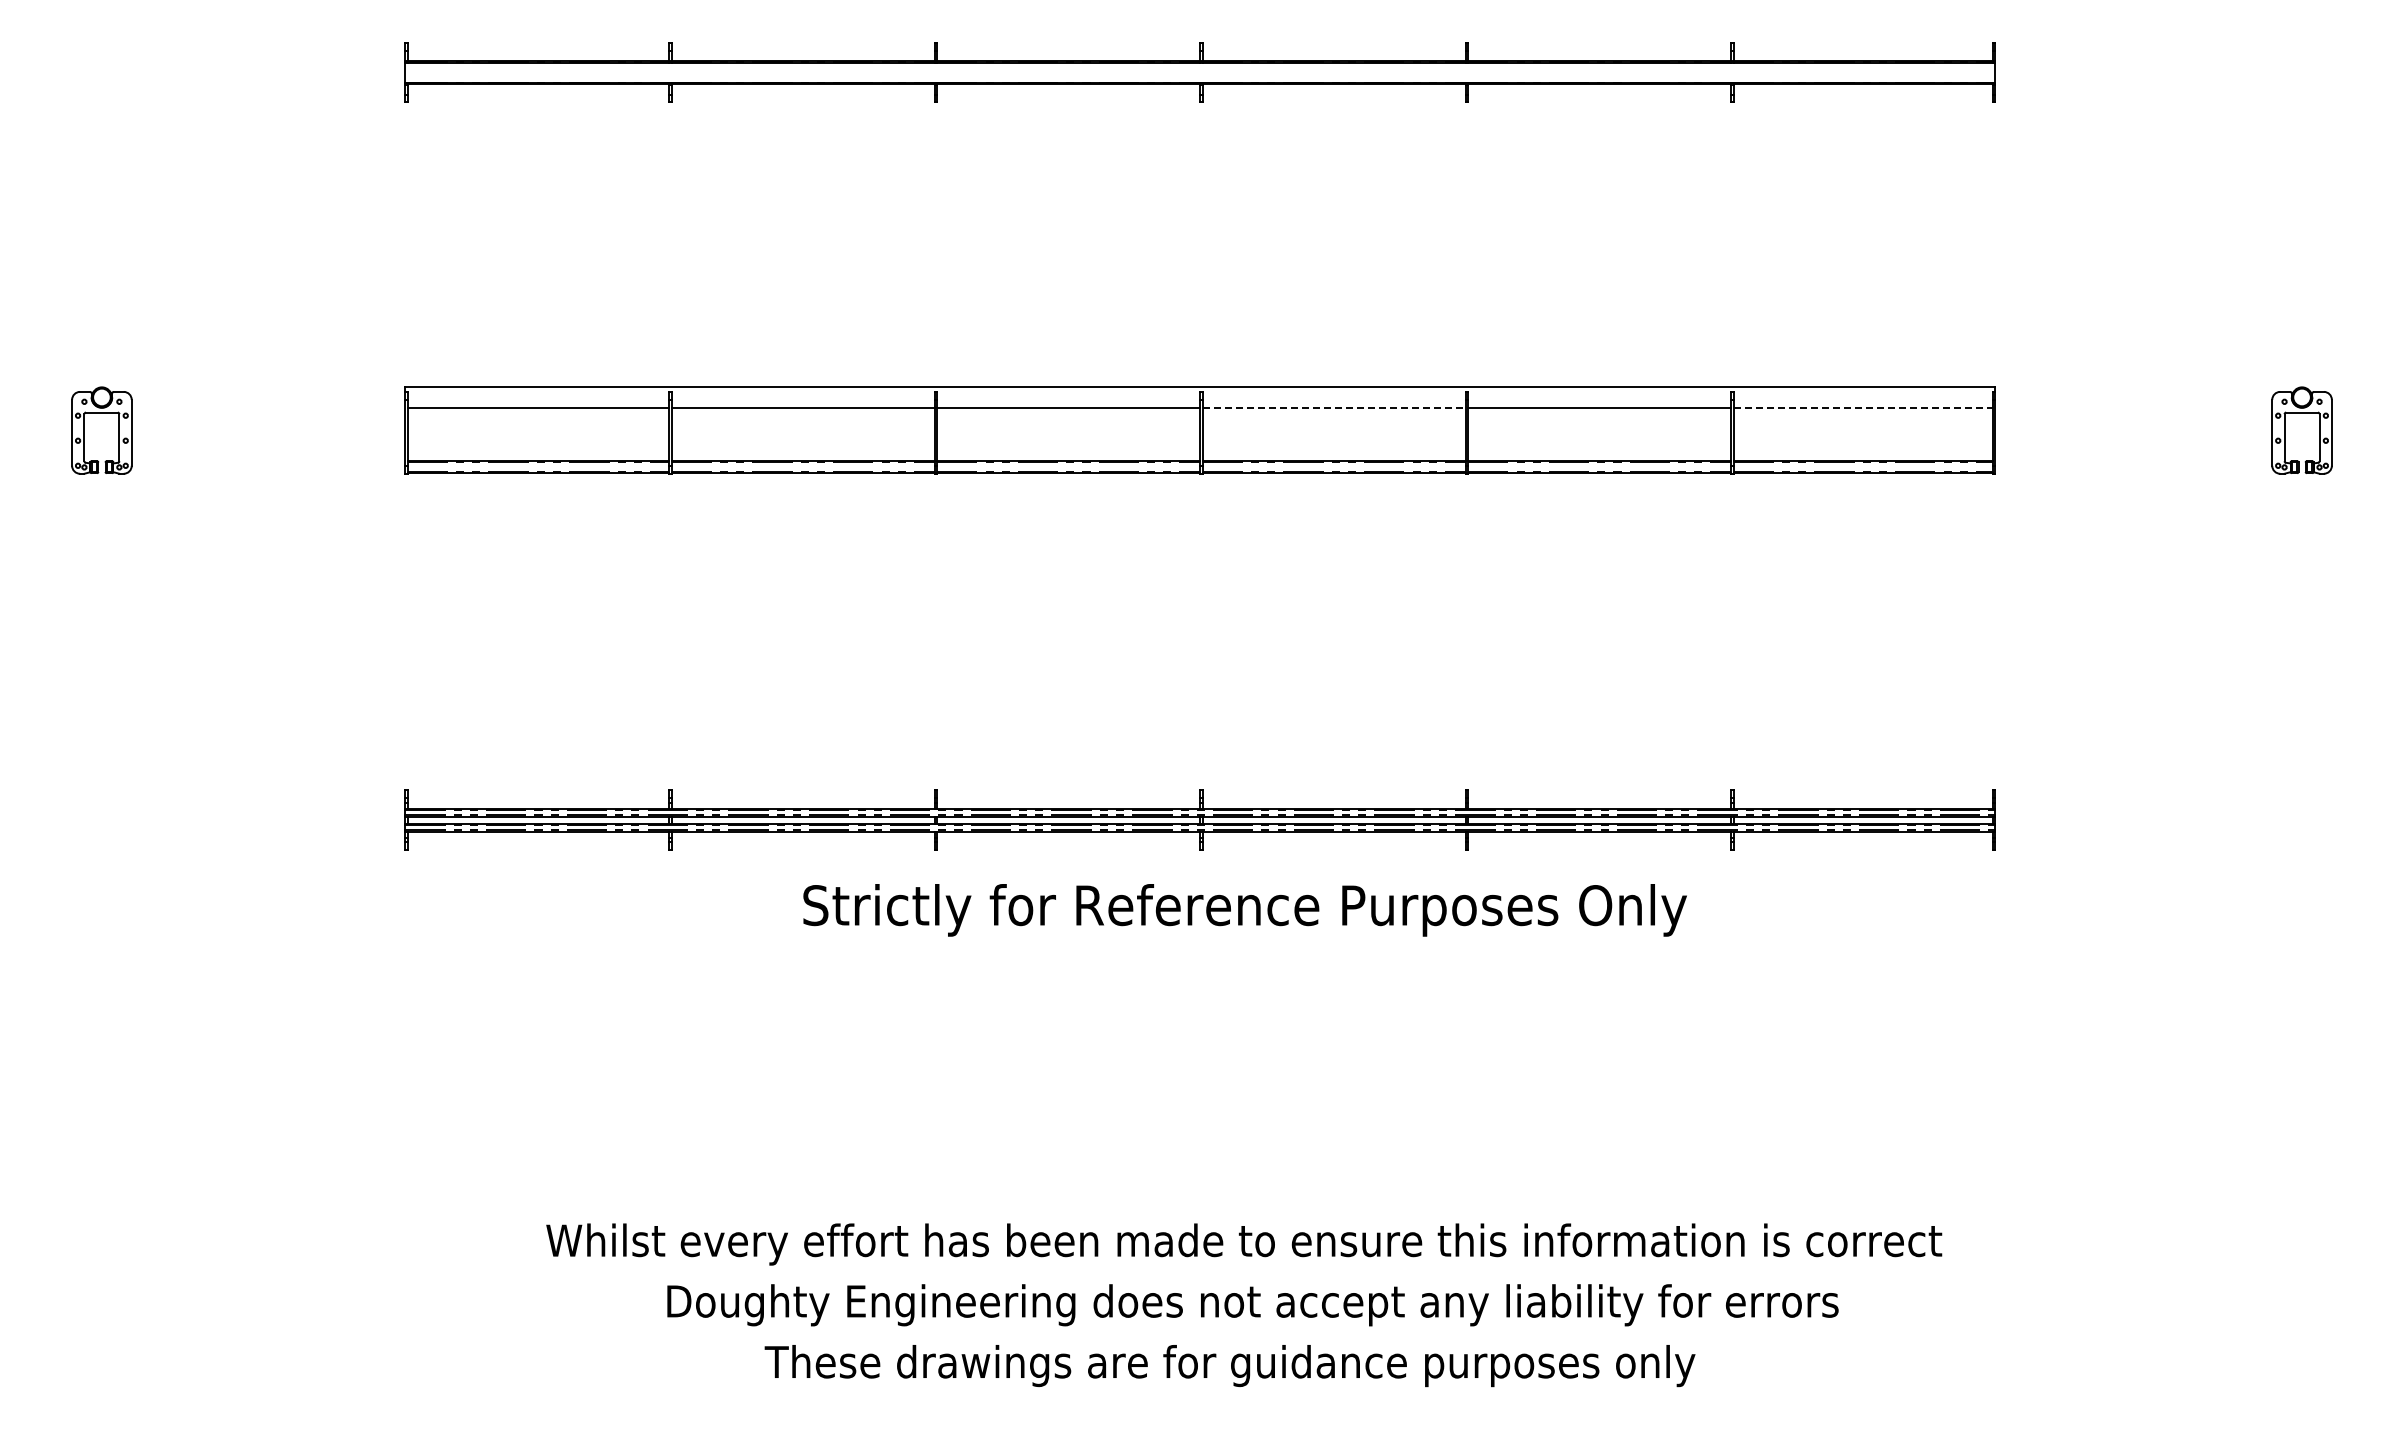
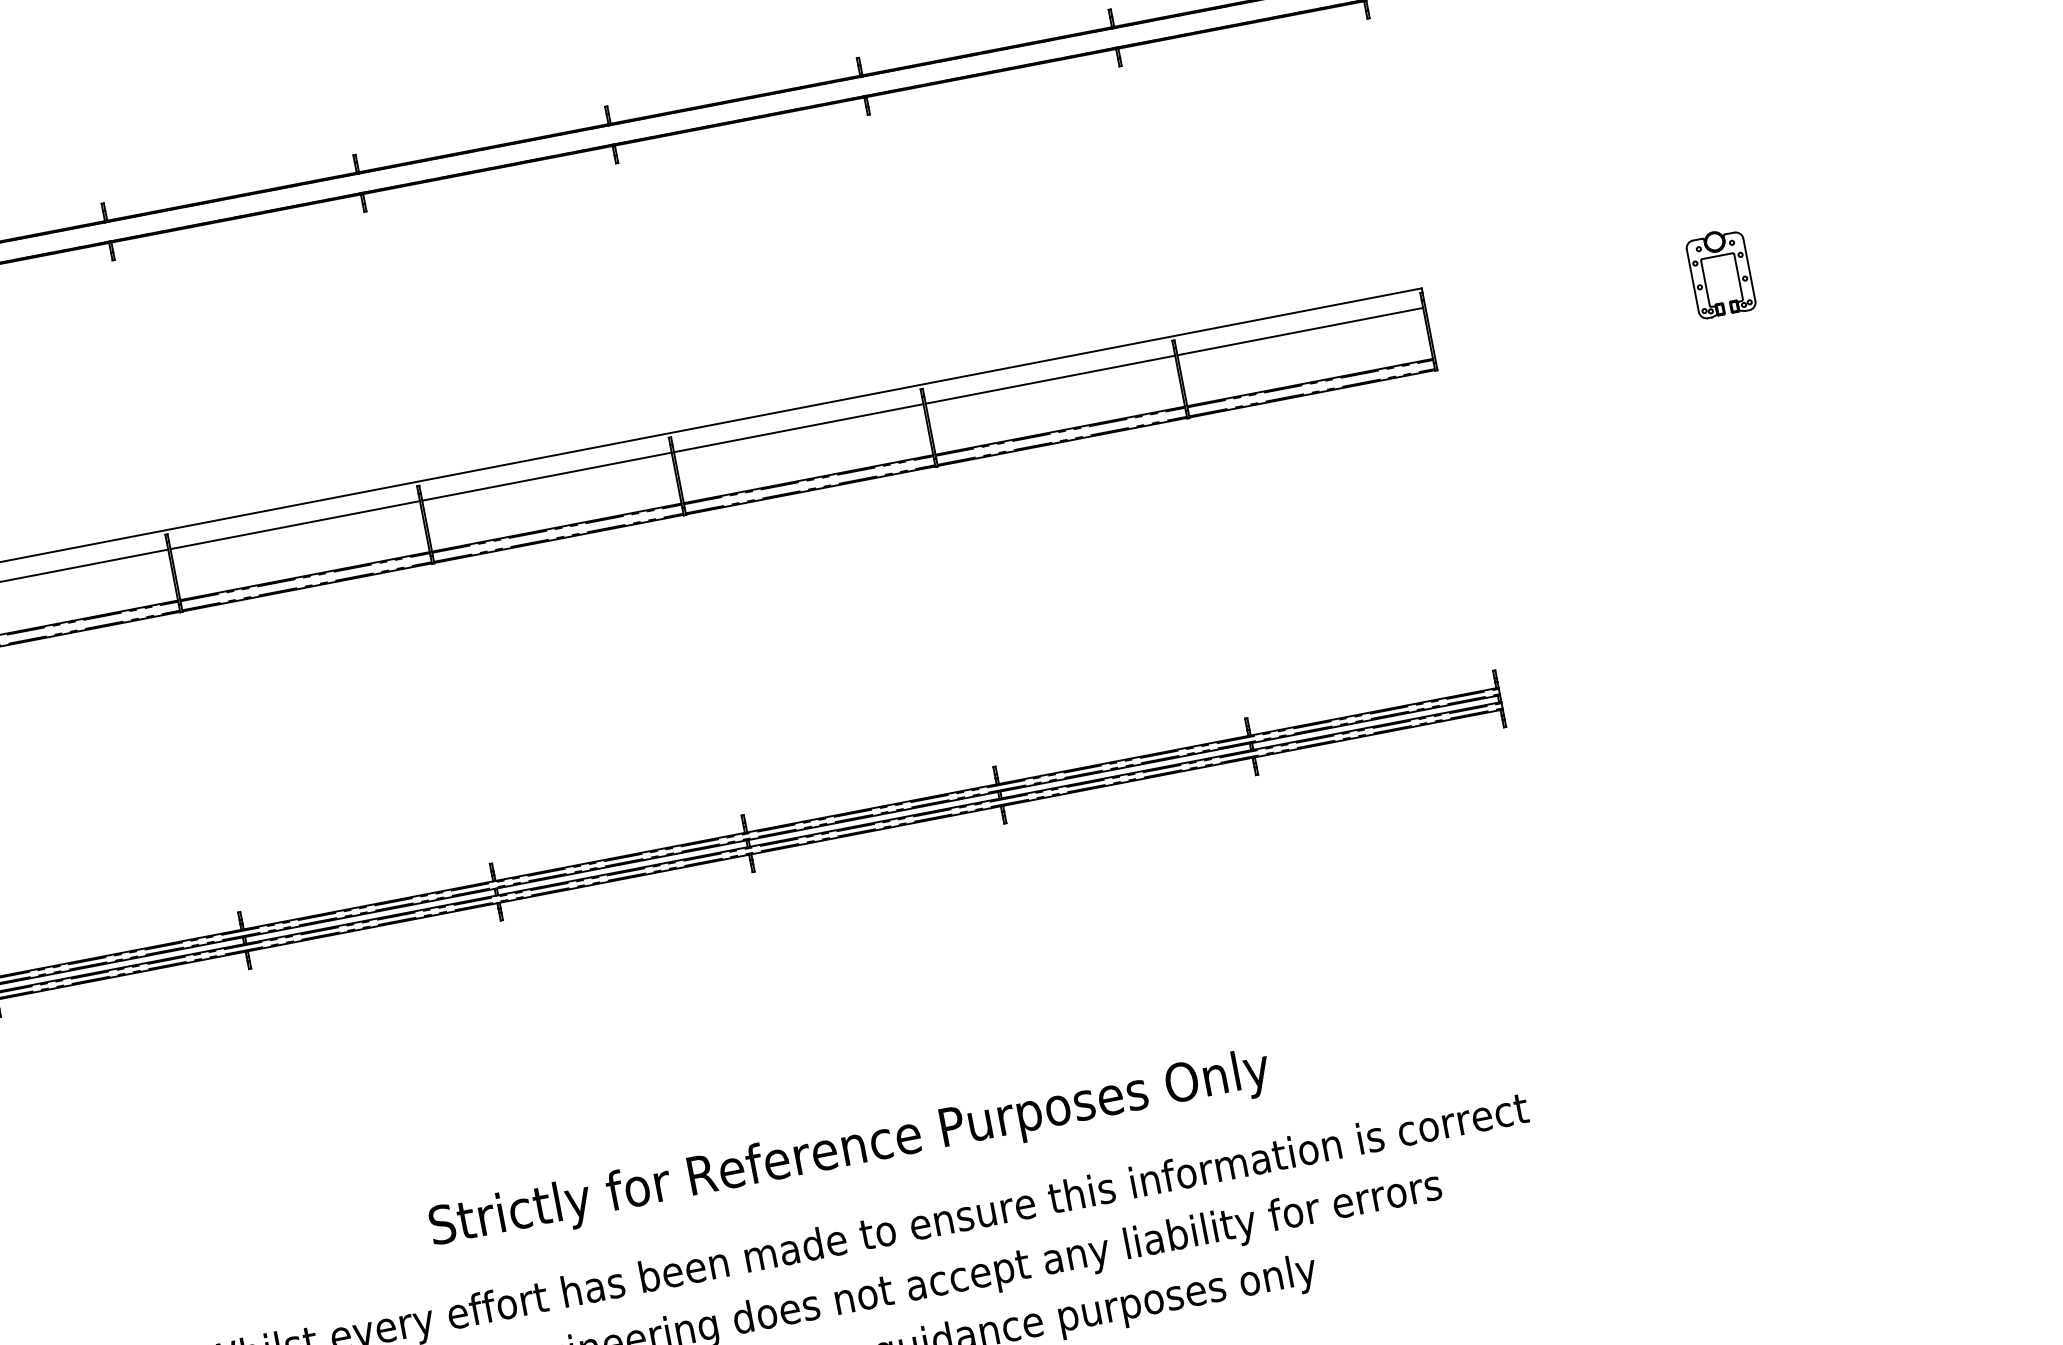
line: (1334, 407) -> (799, 428), dashed -> solid
line: (1863, 407) -> (1300, 331), dashed -> solid
text: (1244, 910) -> (849, 1150), moved

